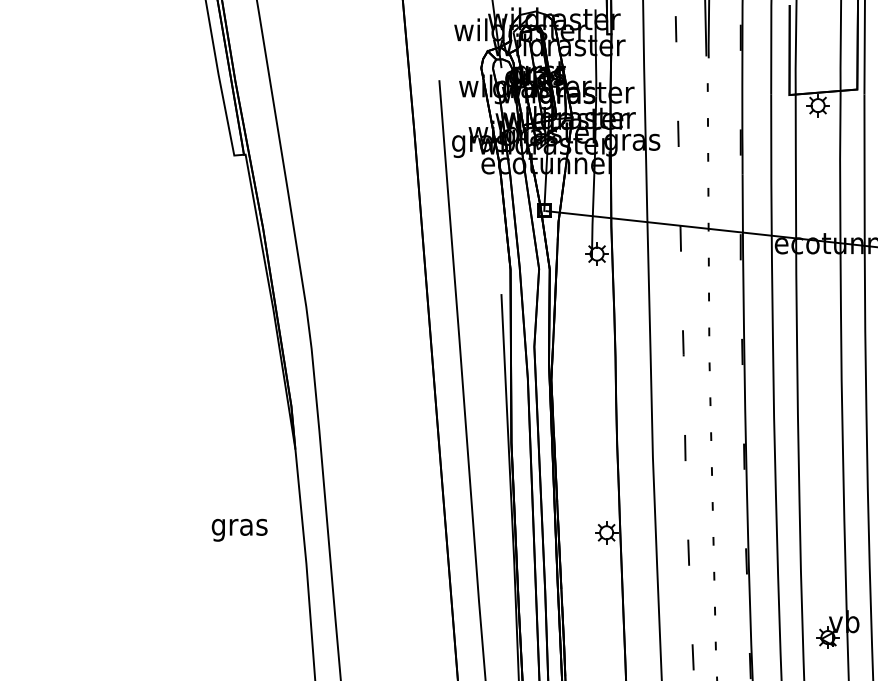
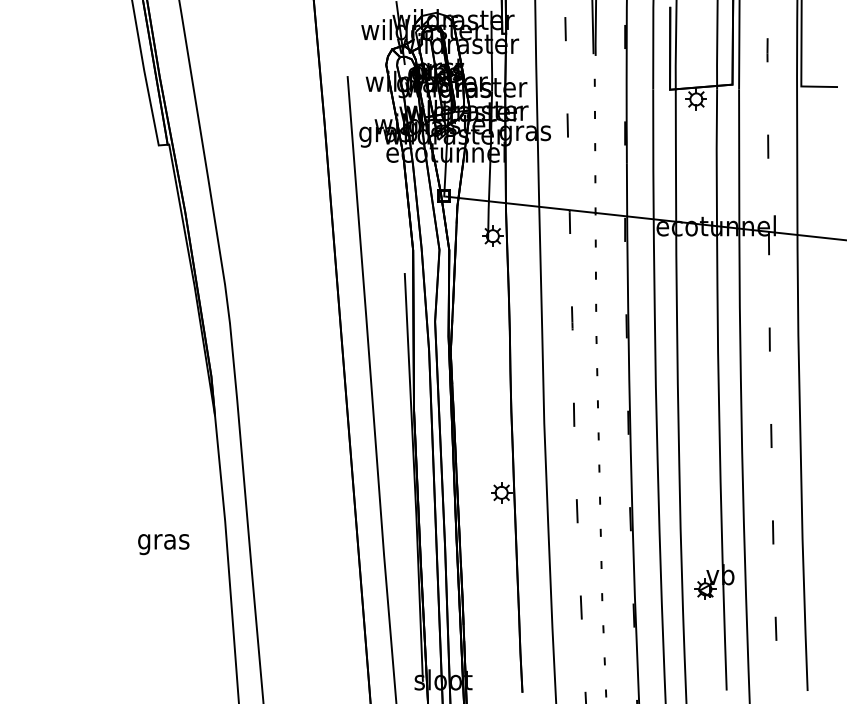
text: (239, 530) -> (163, 544), moved

